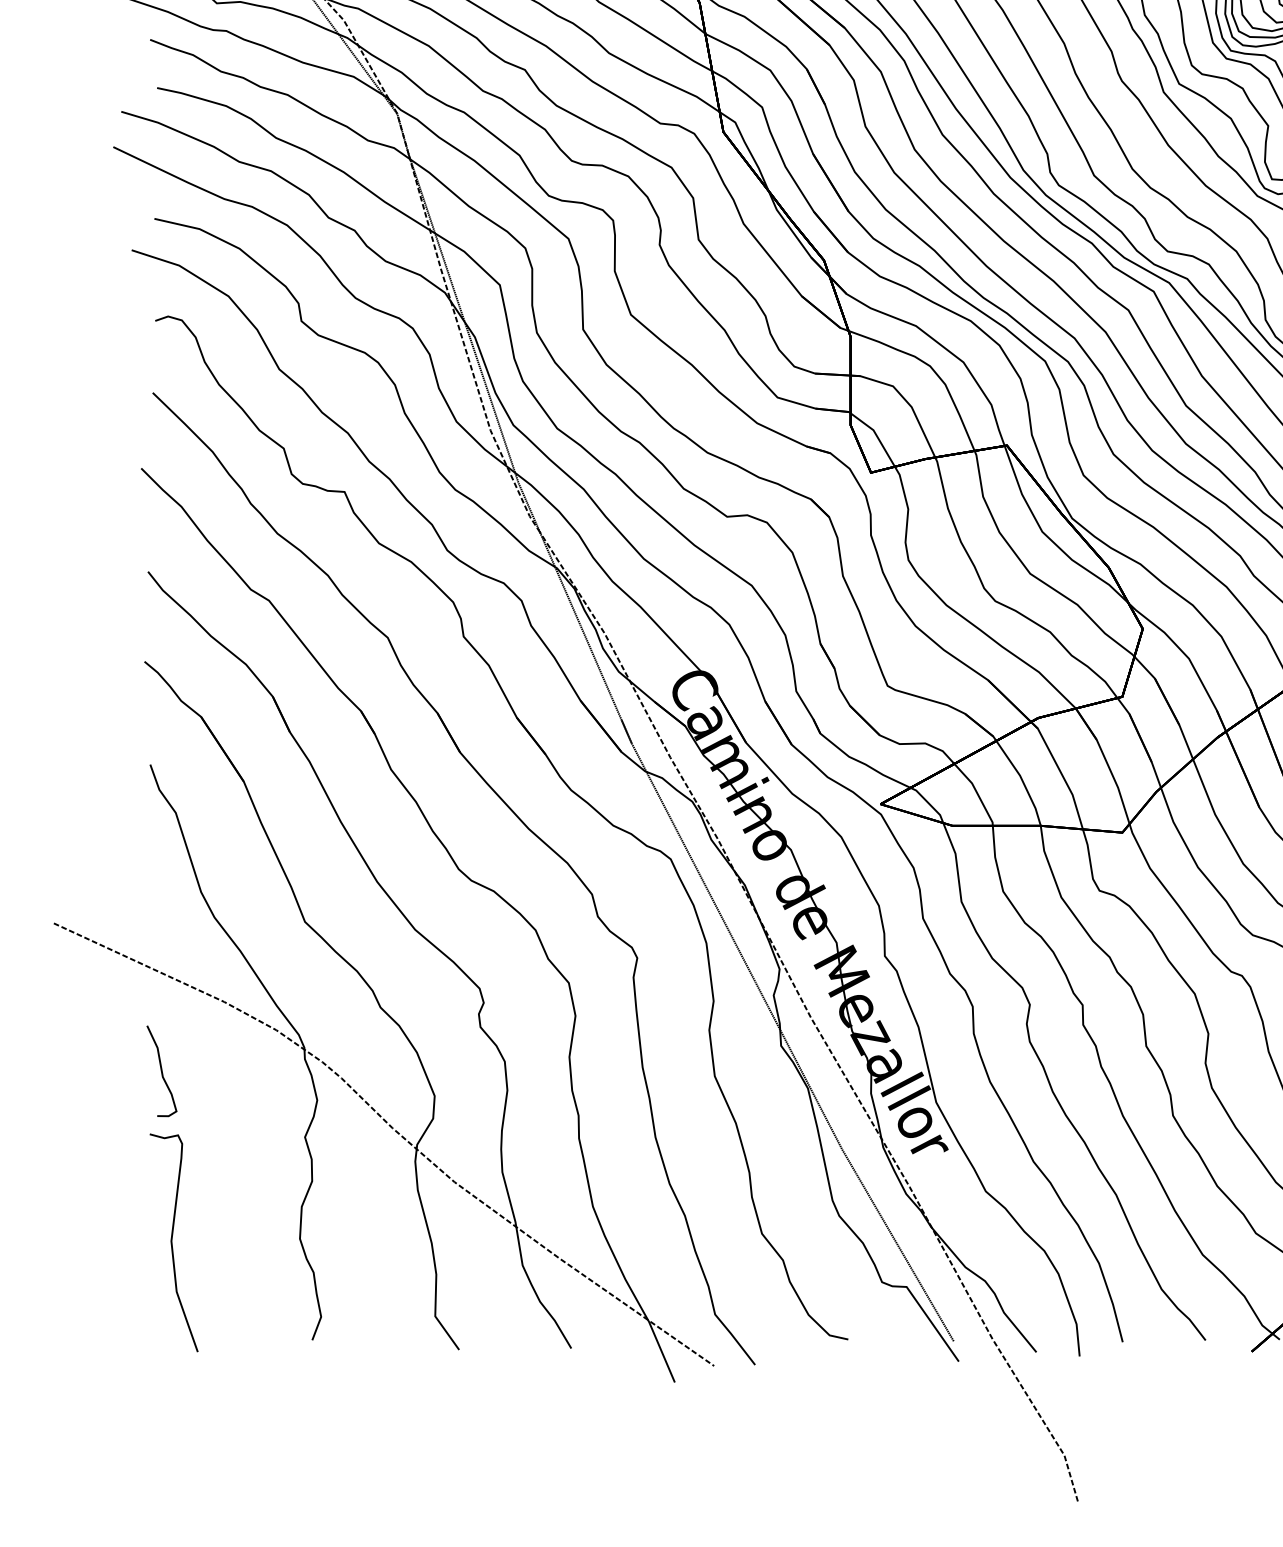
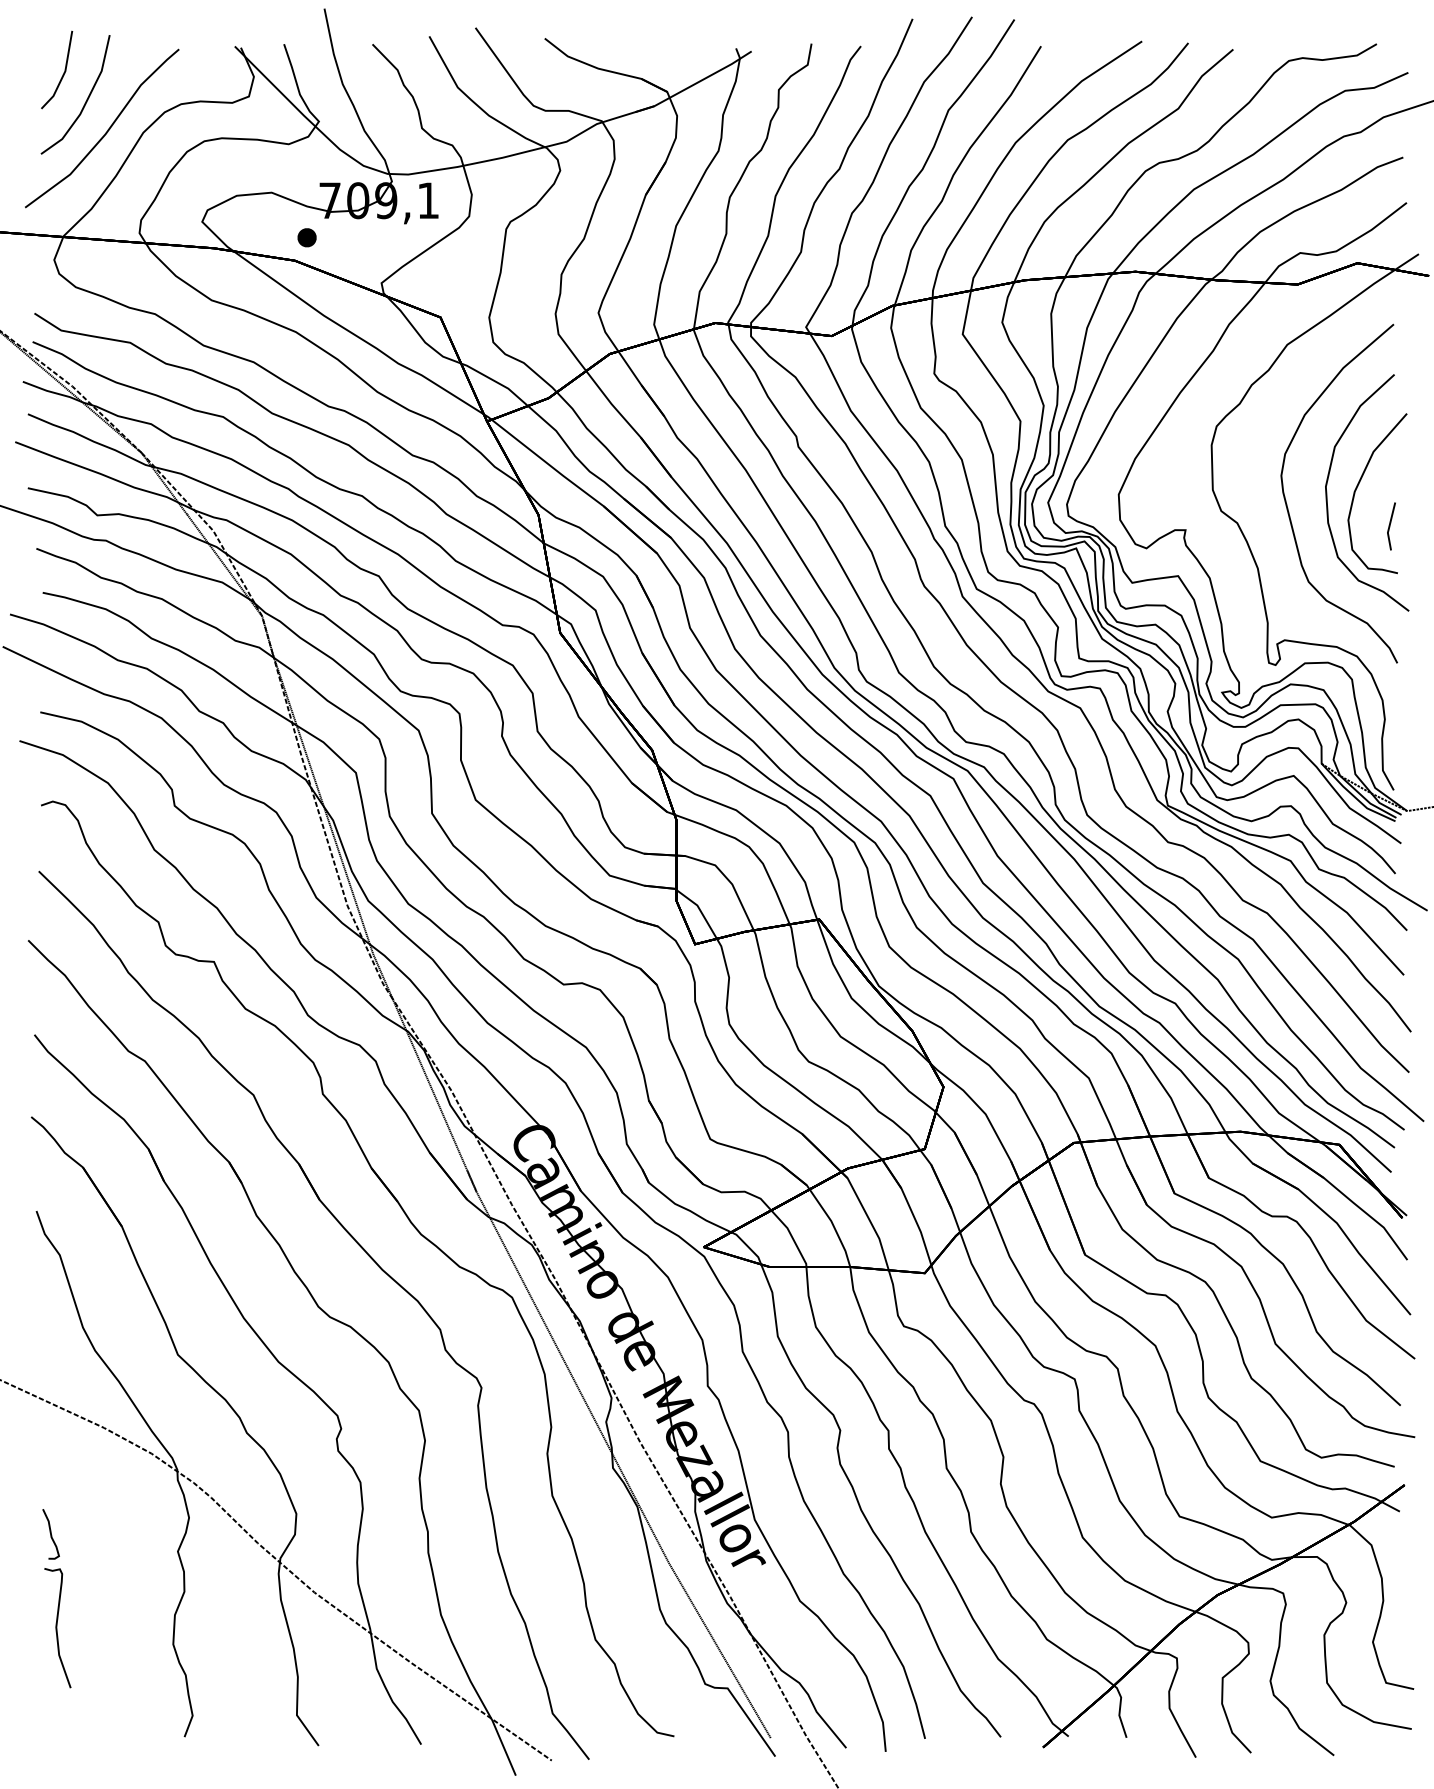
part: (172, 1188) -> (56, 1598), size x0.6

